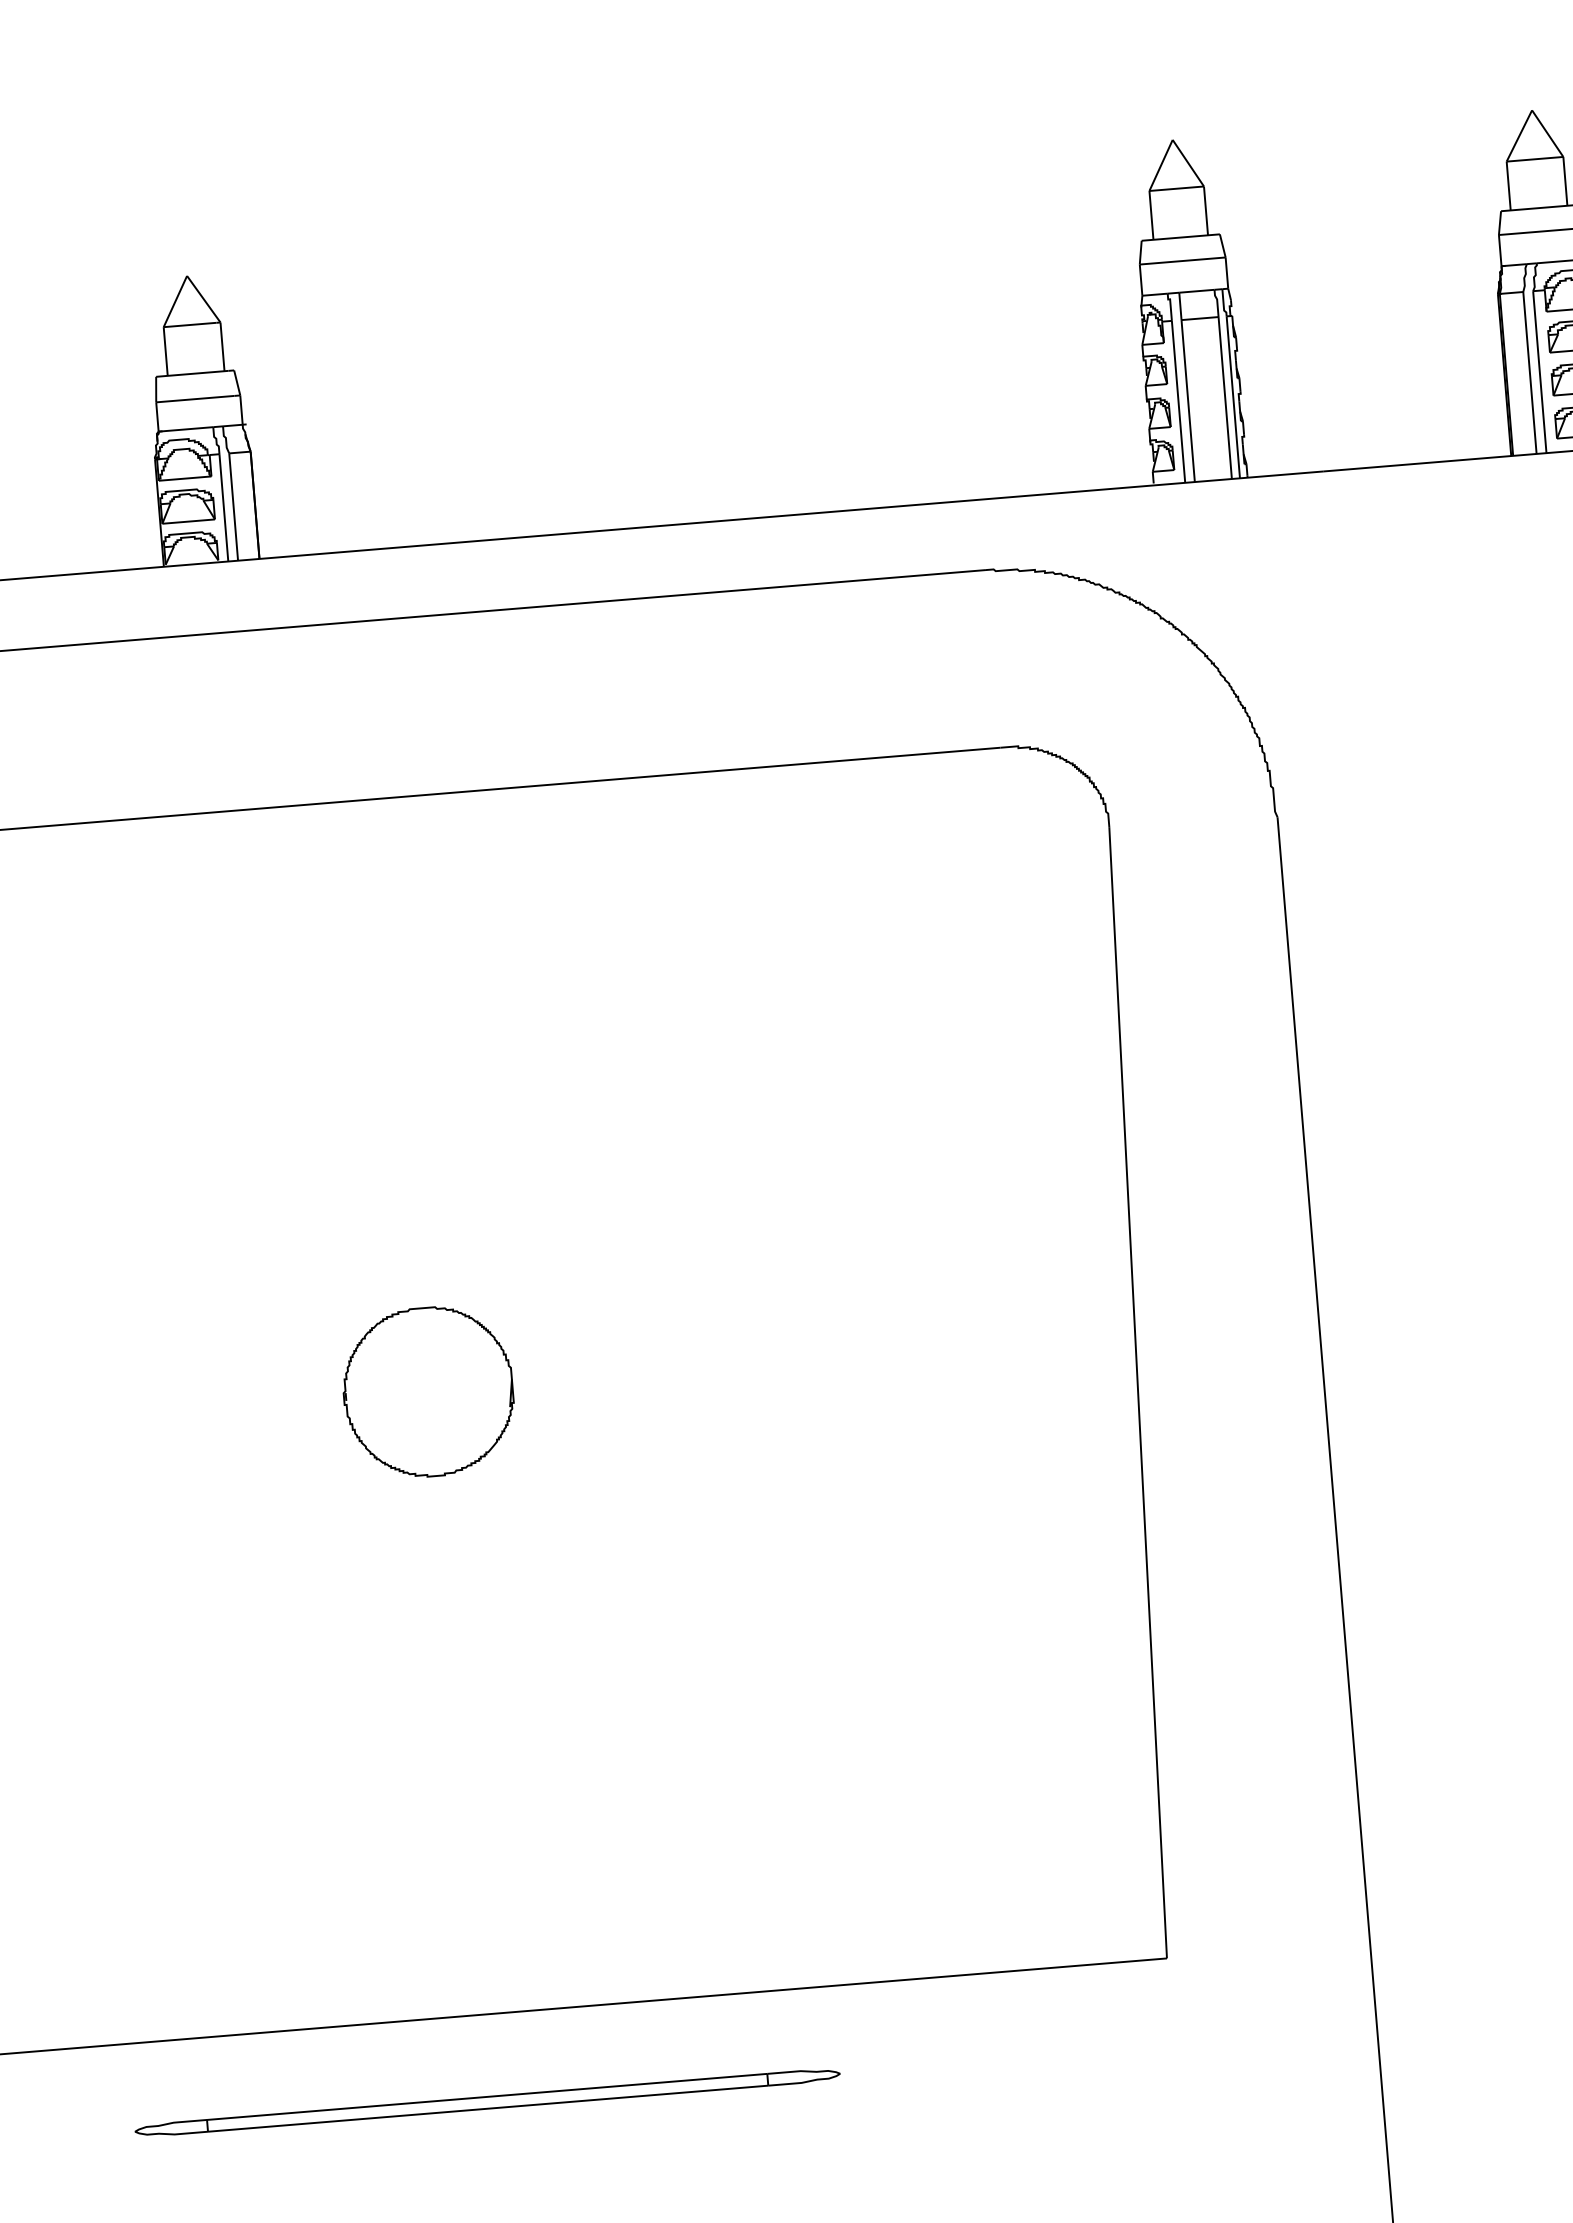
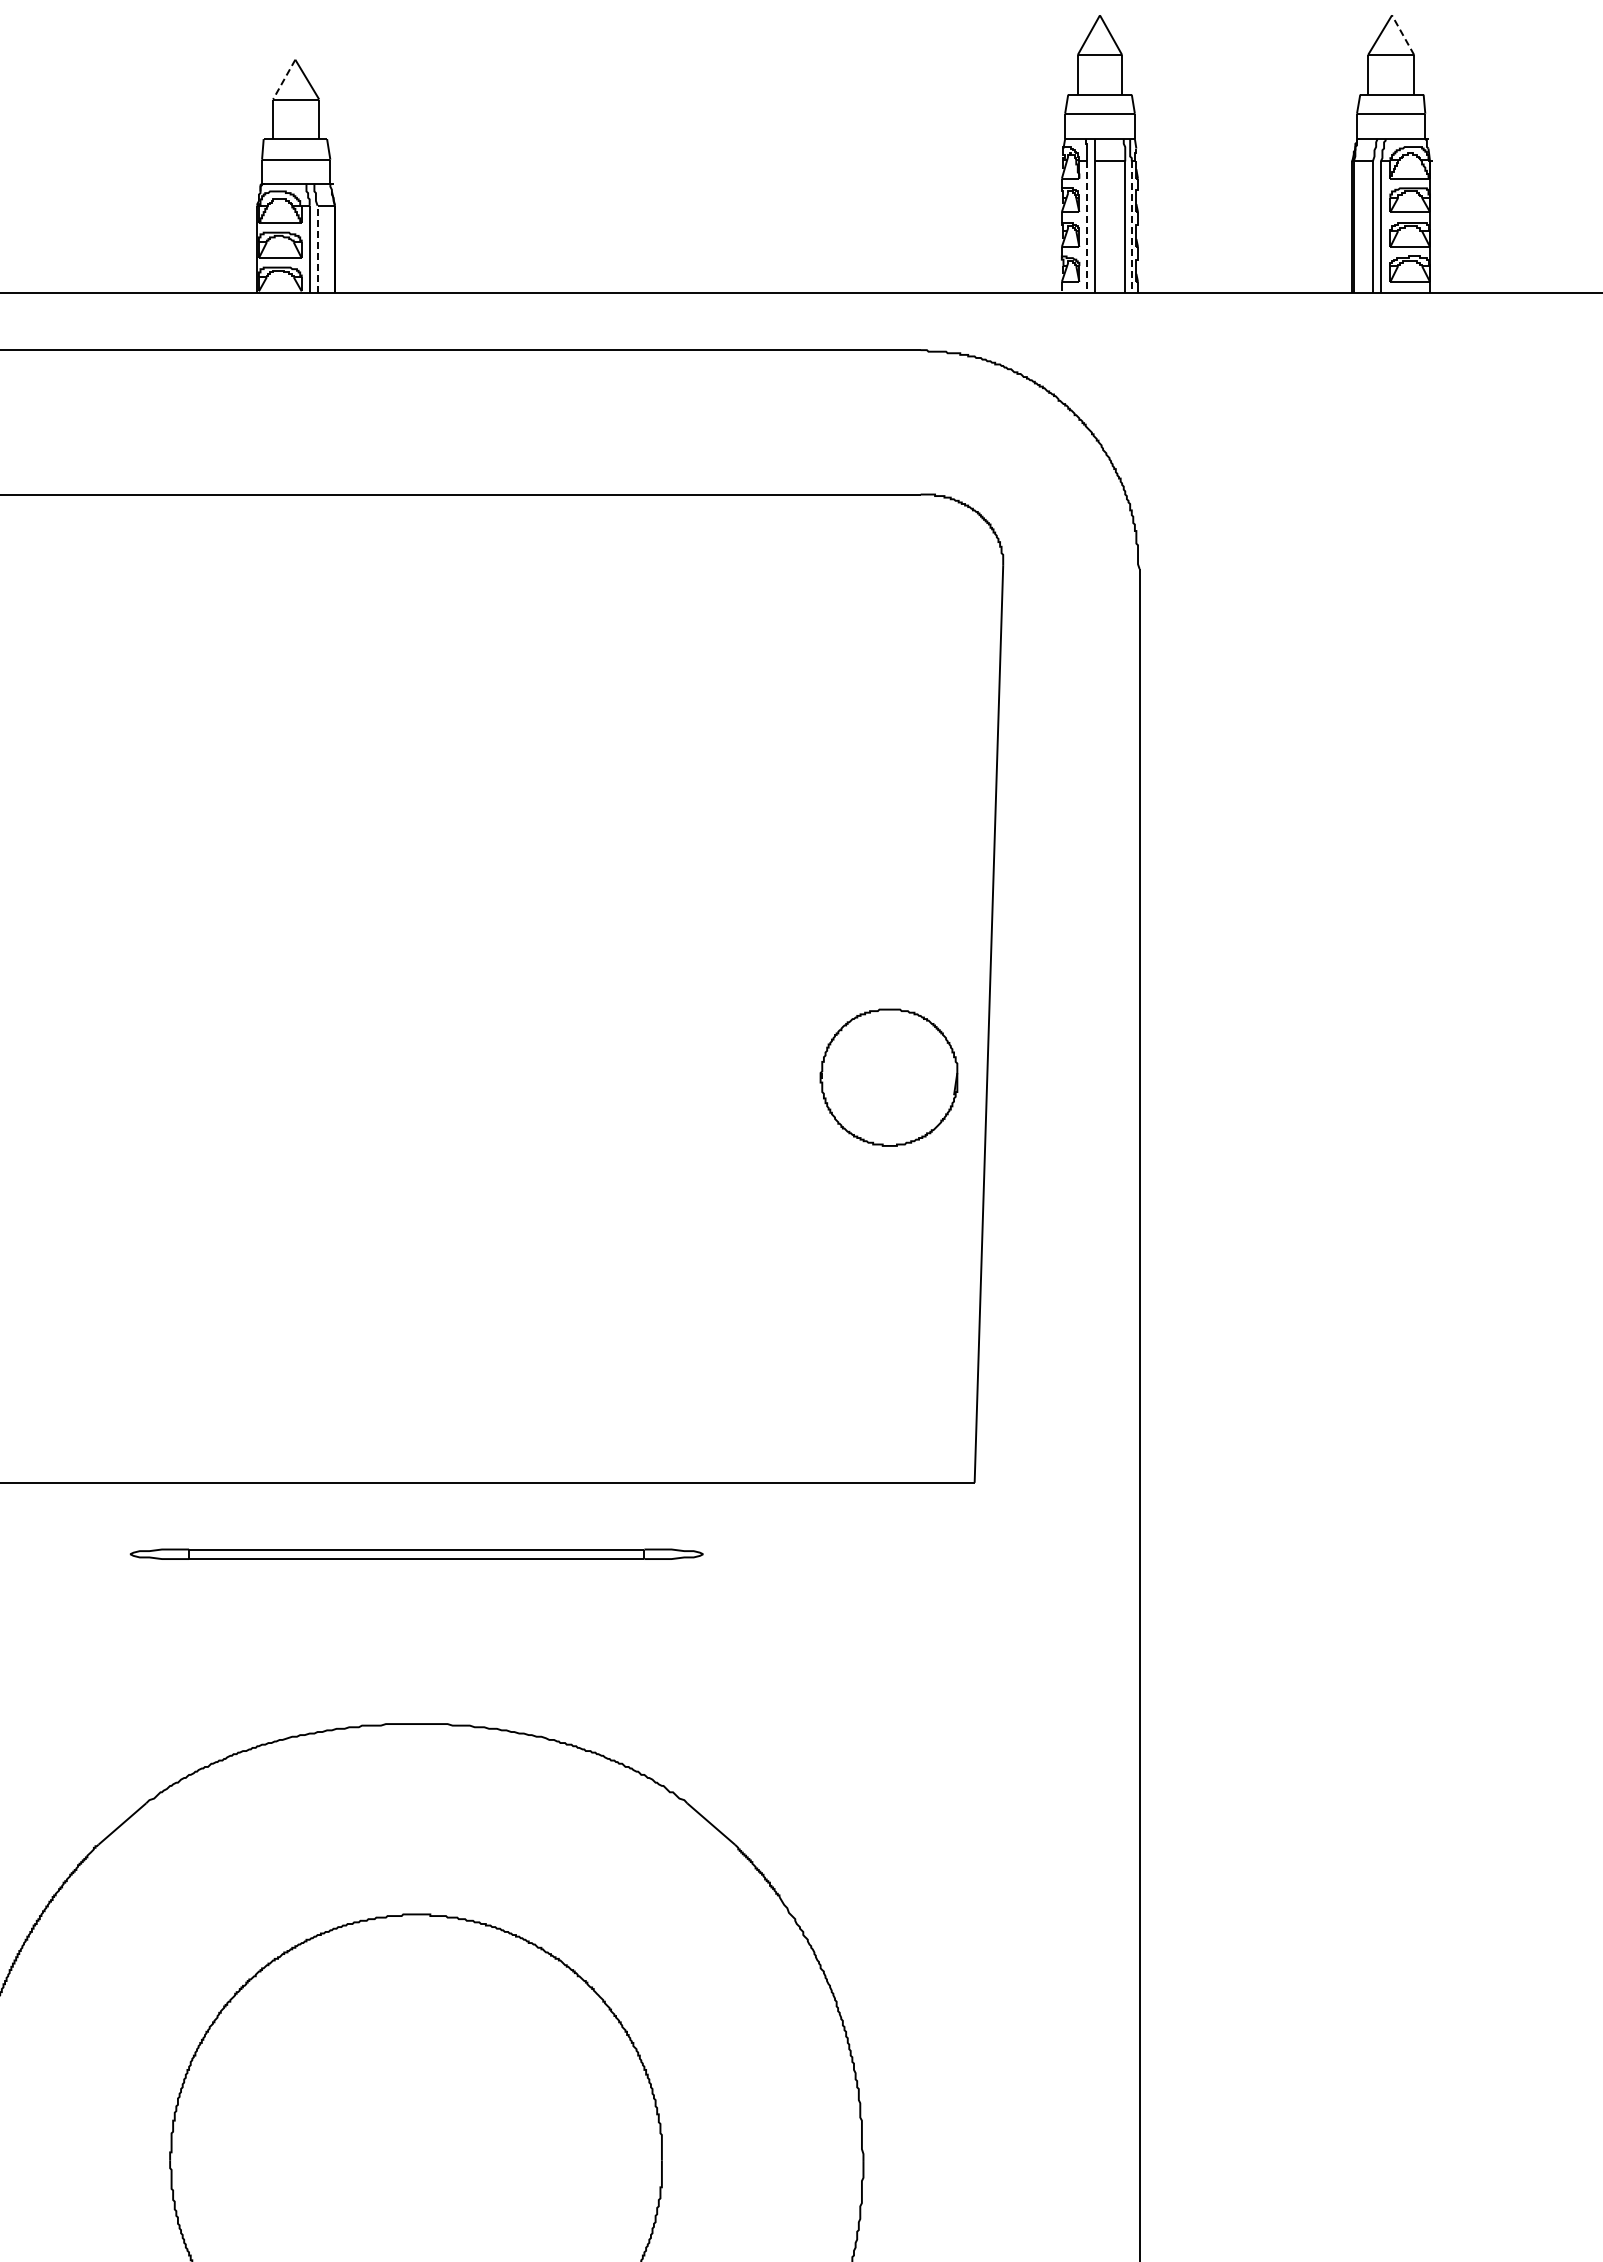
line: (1548, 134) -> (1403, 35), solid -> dashed
line: (175, 301) -> (284, 79), solid -> dashed
line: (1232, 397) -> (1131, 227), solid -> dashed
line: (1178, 402) -> (1087, 227), solid -> dashed
line: (233, 507) -> (317, 249), solid -> dashed
part: (427, 1391) -> (888, 1077), moved

